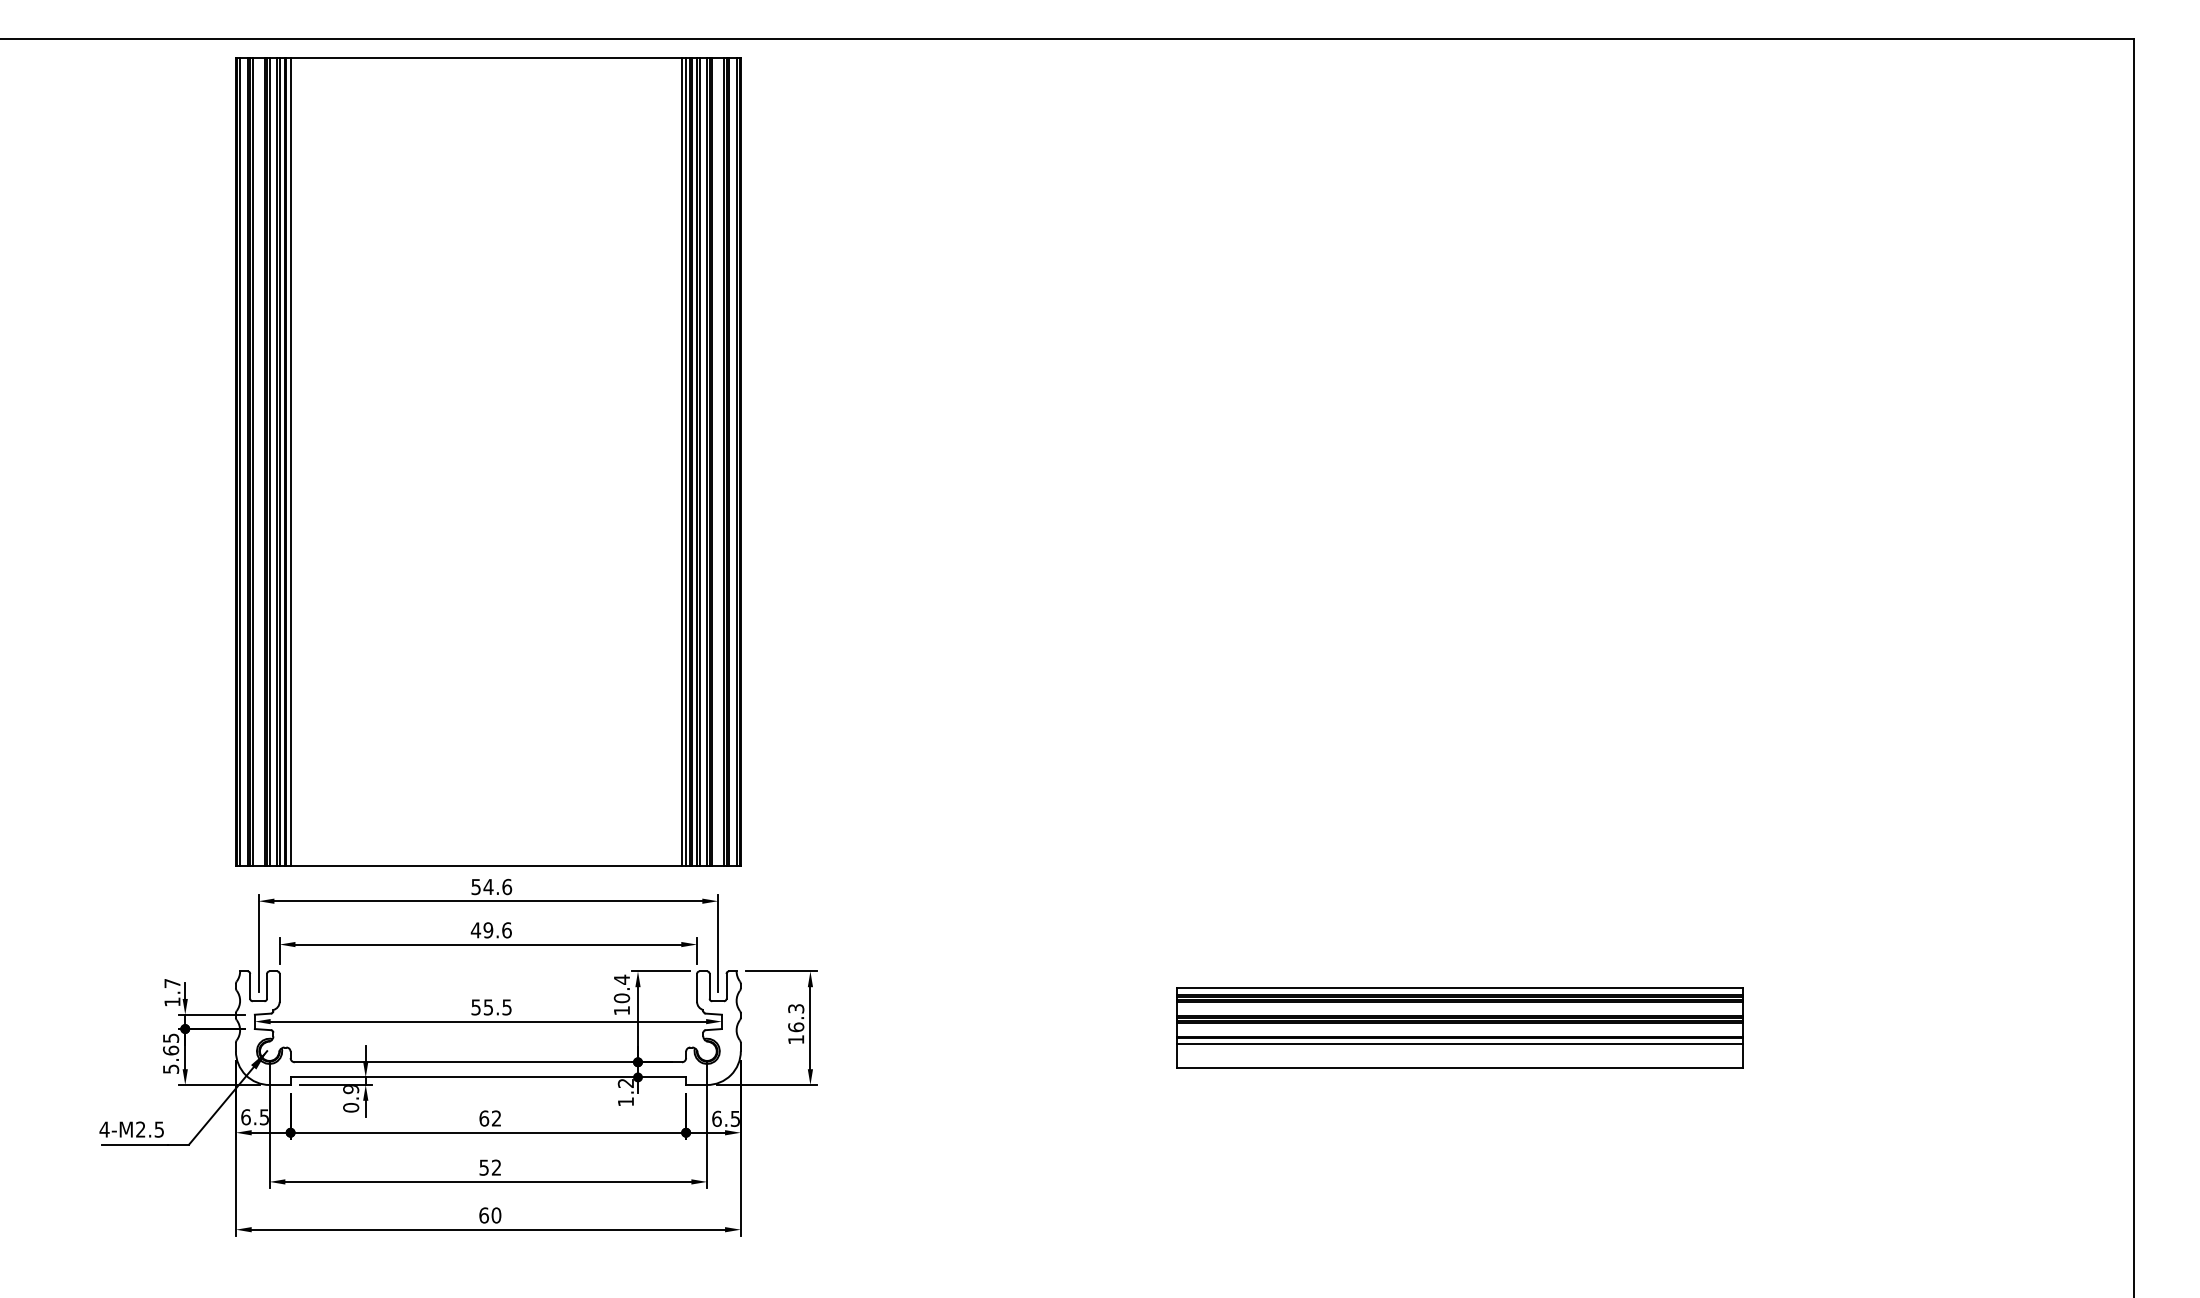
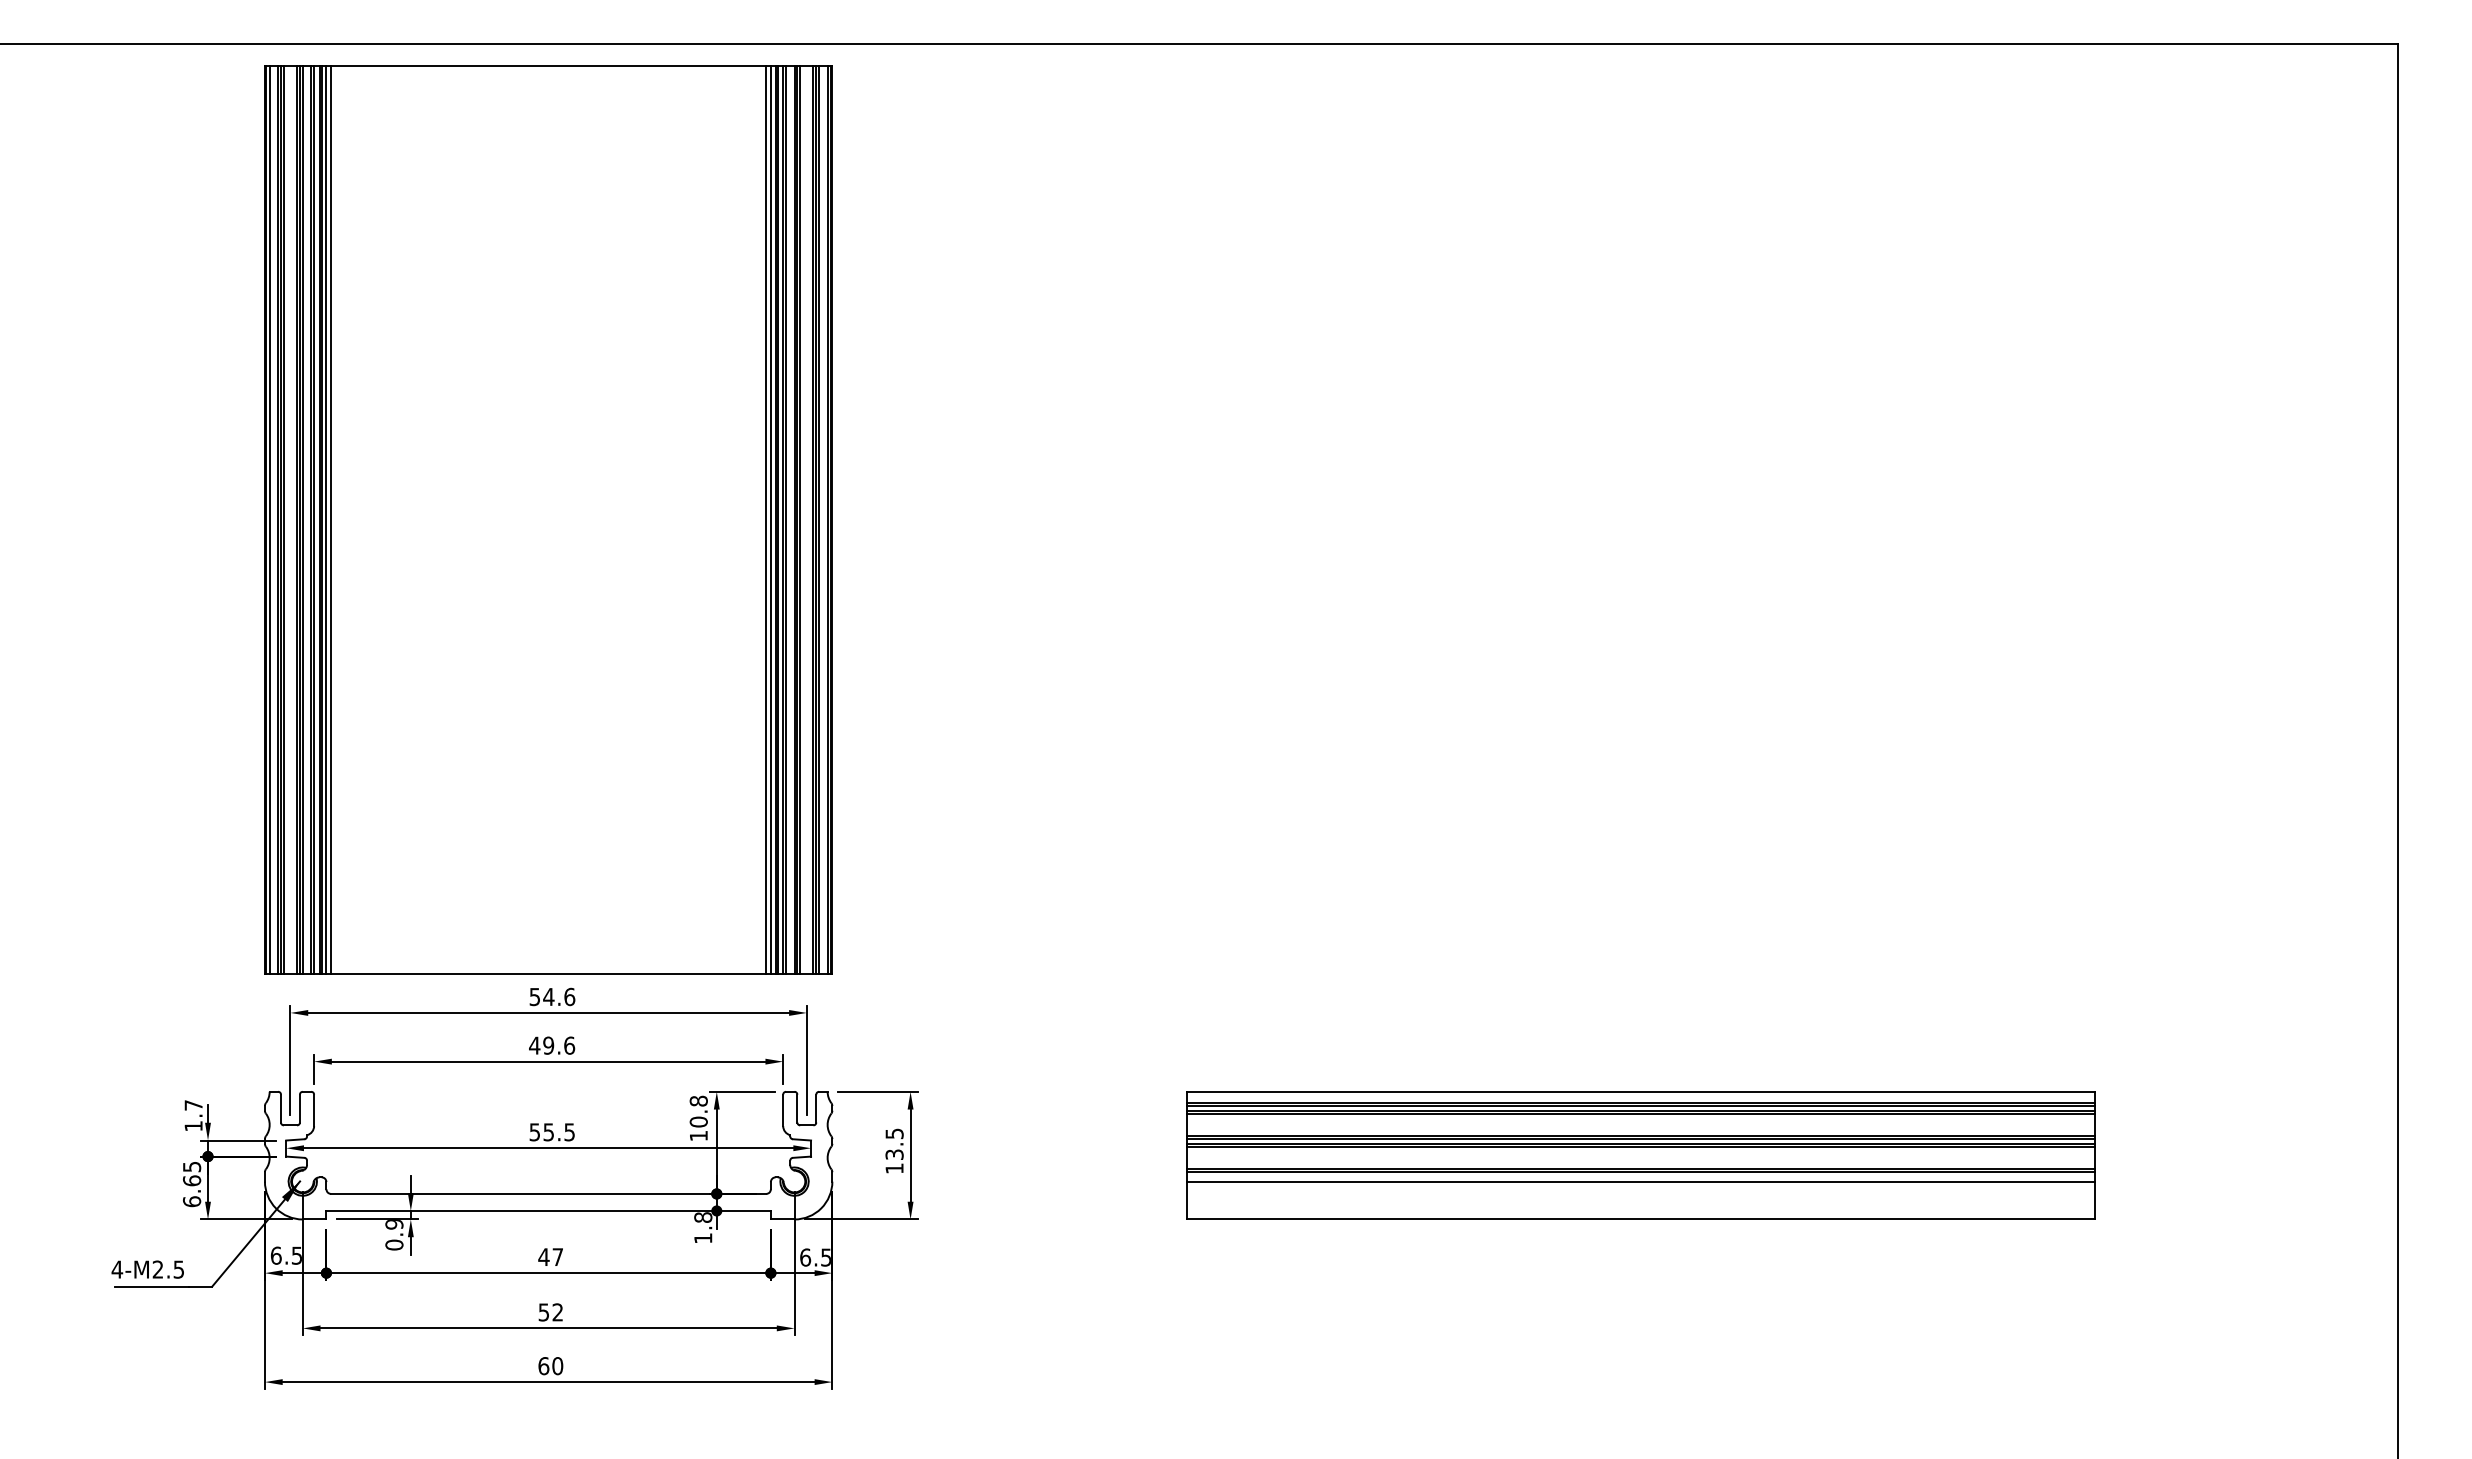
line: (294, 462) -> (330, 519), added
text: (621, 979) -> (698, 1100), 10.4 -> 10.8
text: (796, 1018) -> (894, 1144), 16.3 -> 13.5
part: (1459, 1027) -> (1640, 1154), size x1.43
text: (171, 1068) -> (192, 1200), 5.65 -> 6.65
text: (626, 1083) -> (703, 1217), 1.2 -> 1.8
text: (490, 1118) -> (551, 1257), 62 -> 47

